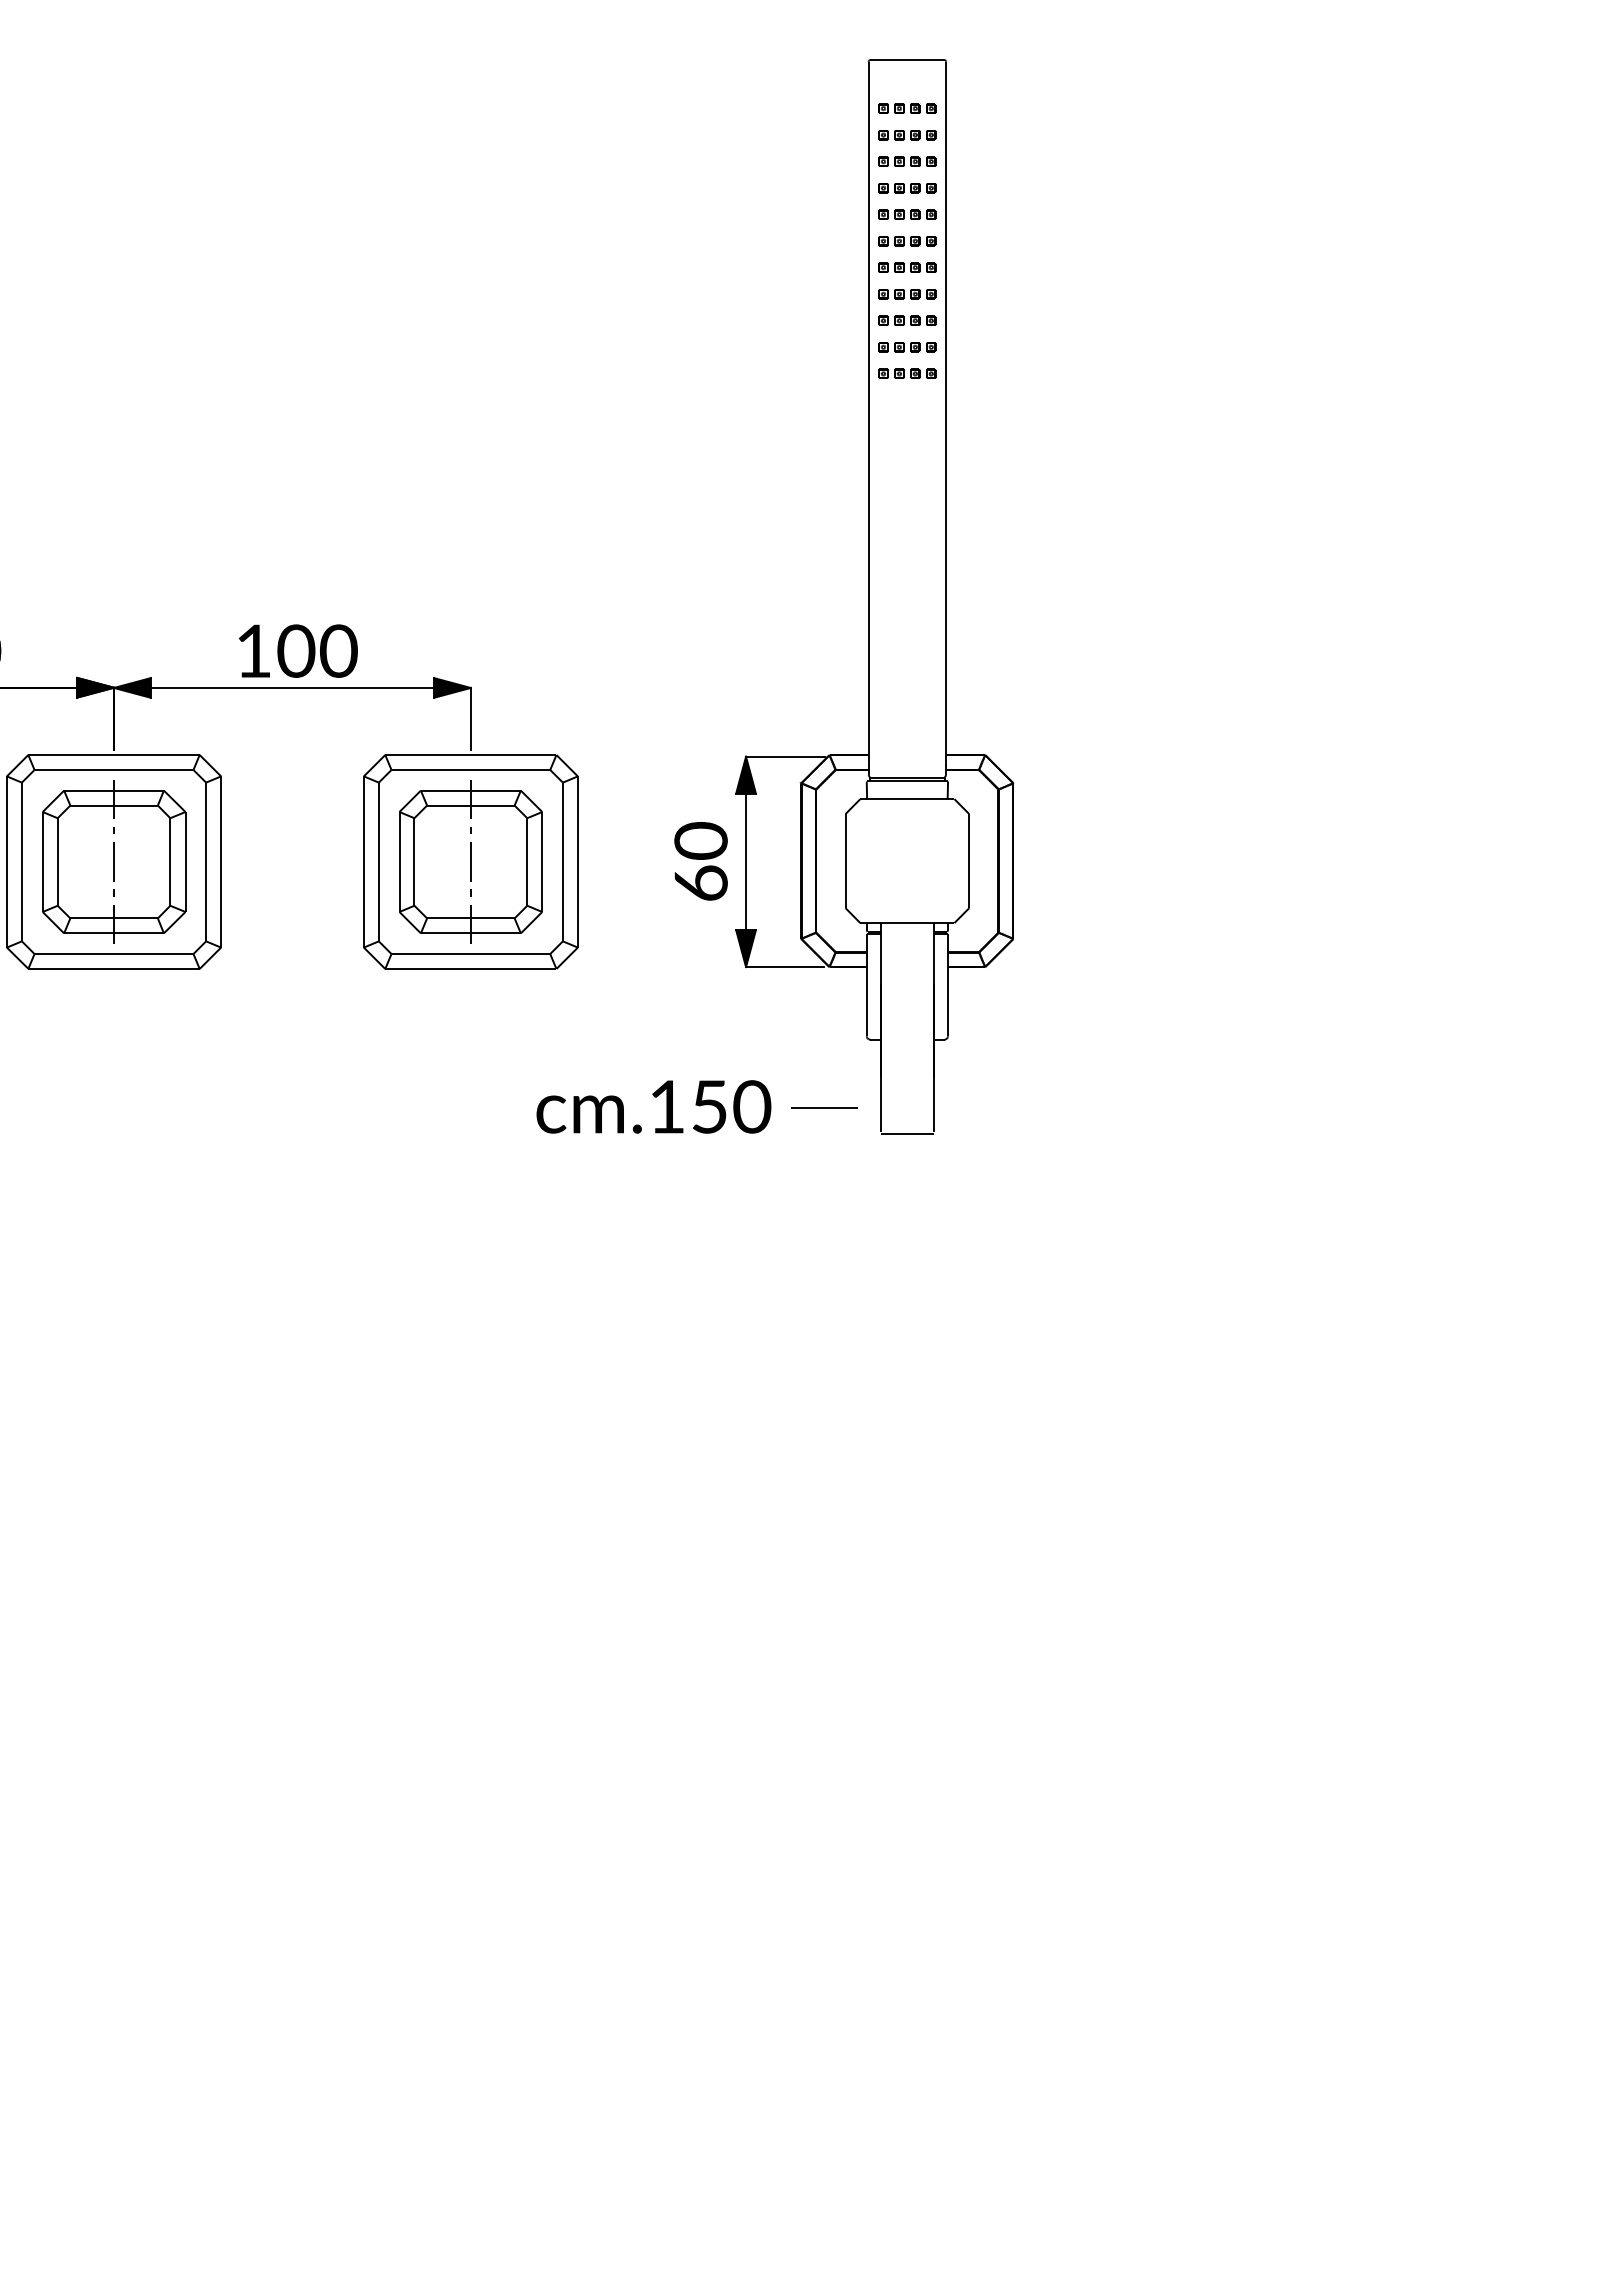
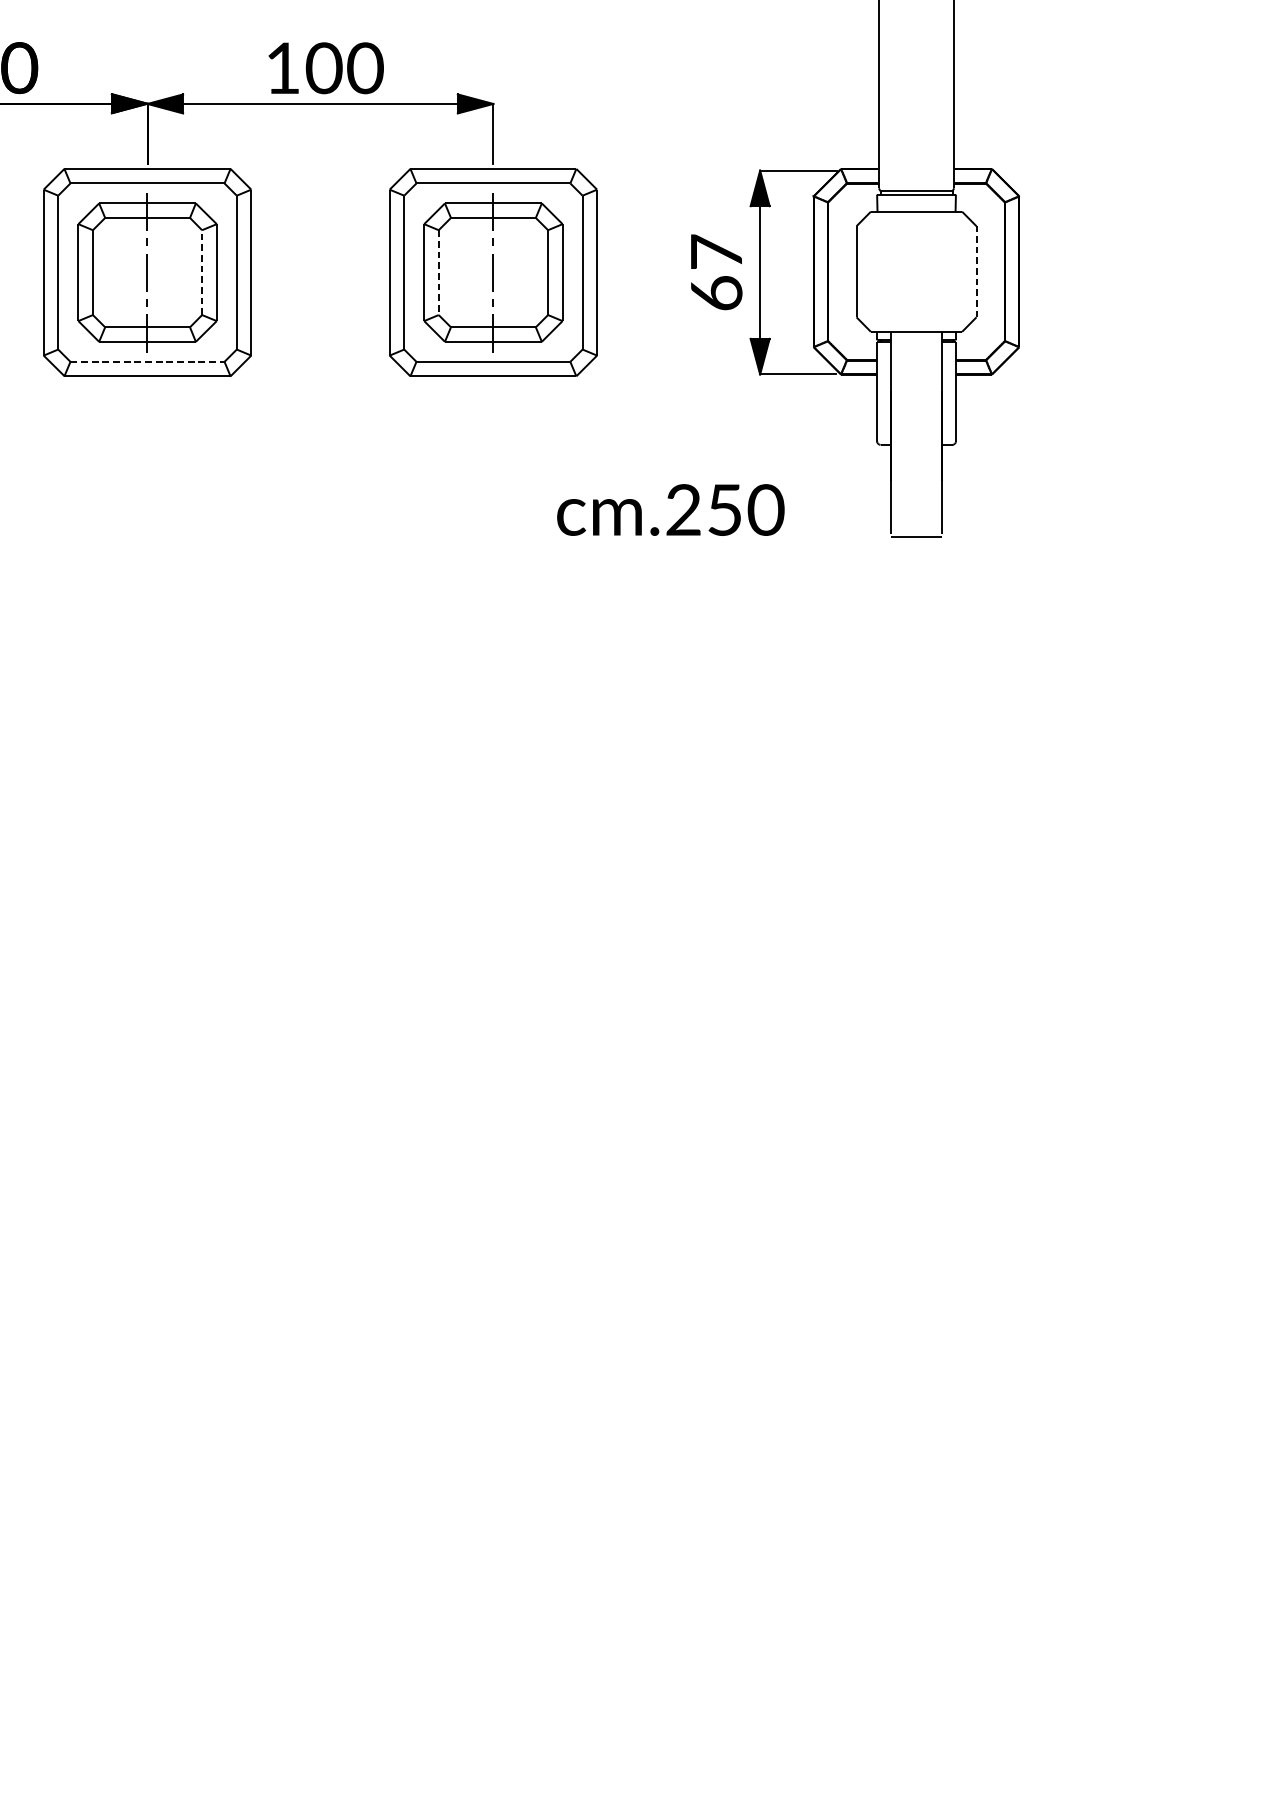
text: (700, 840) -> (715, 251), 60 -> 67
line: (969, 861) -> (976, 272), solid -> dashed
line: (170, 862) -> (202, 273), solid -> dashed
line: (414, 862) -> (438, 273), solid -> dashed
line: (114, 954) -> (147, 362), solid -> dashed
text: (666, 1106) -> (683, 509), cm.150 -> cm.250
line: (824, 1107) -> (836, 510), removed

